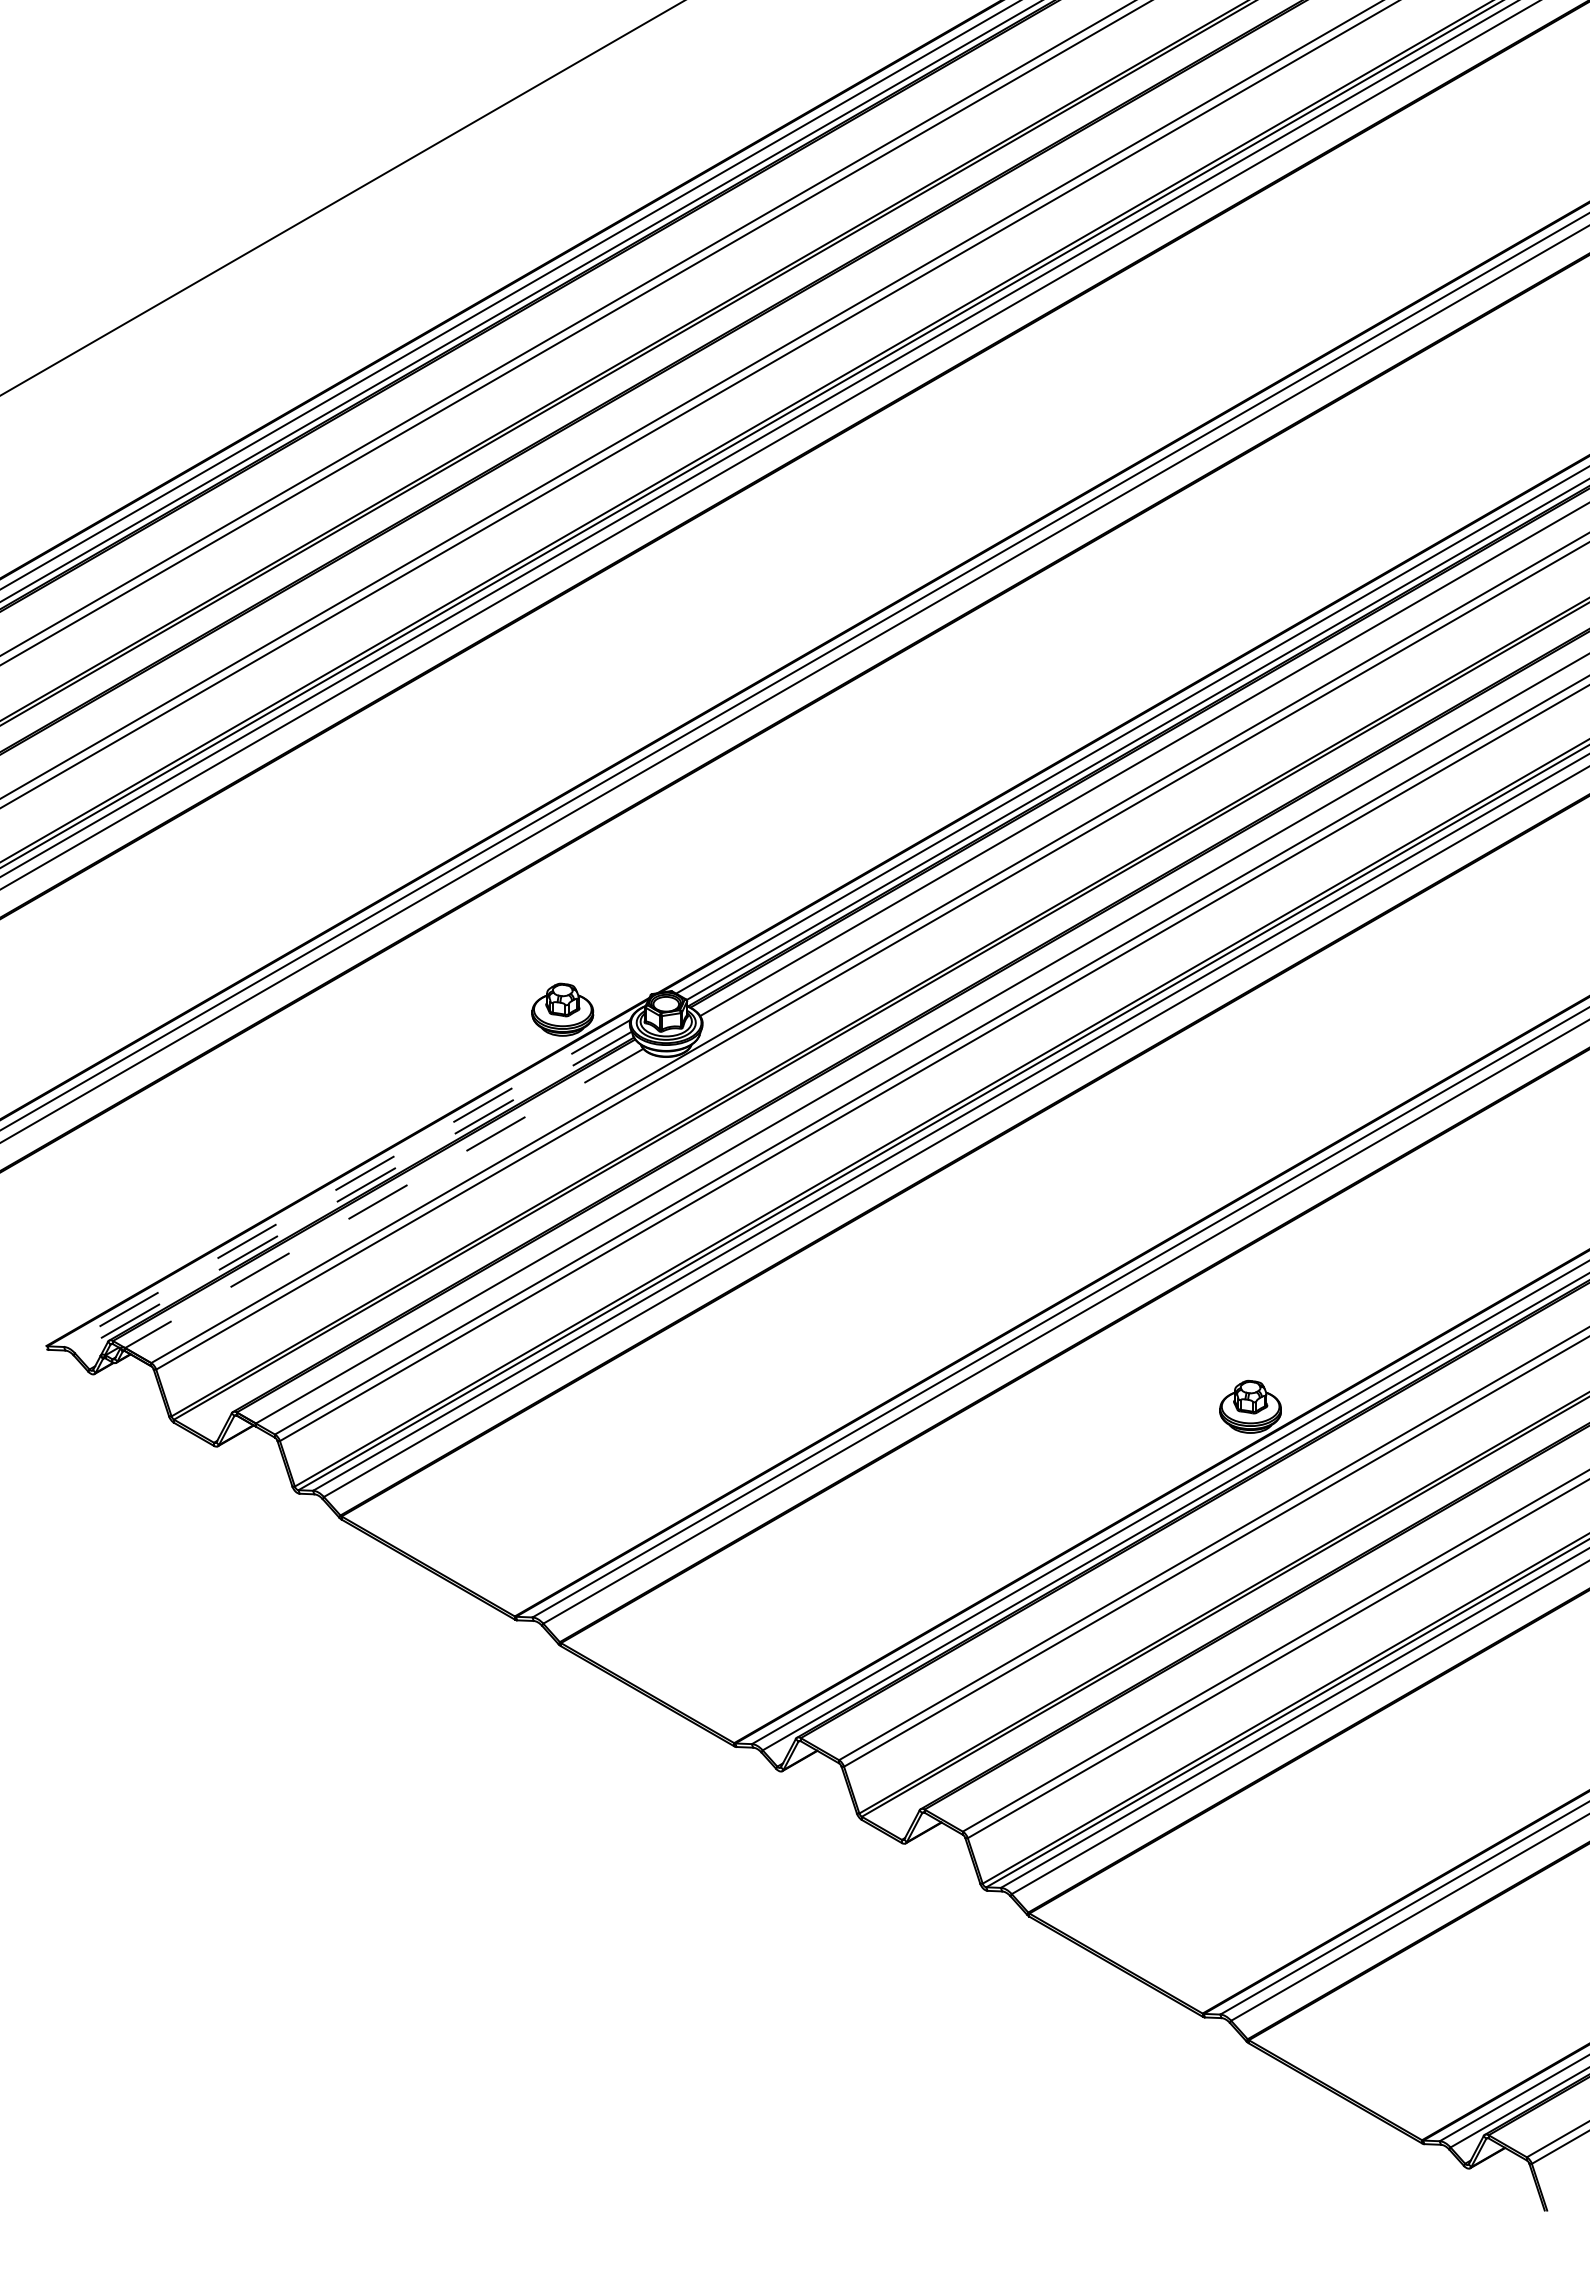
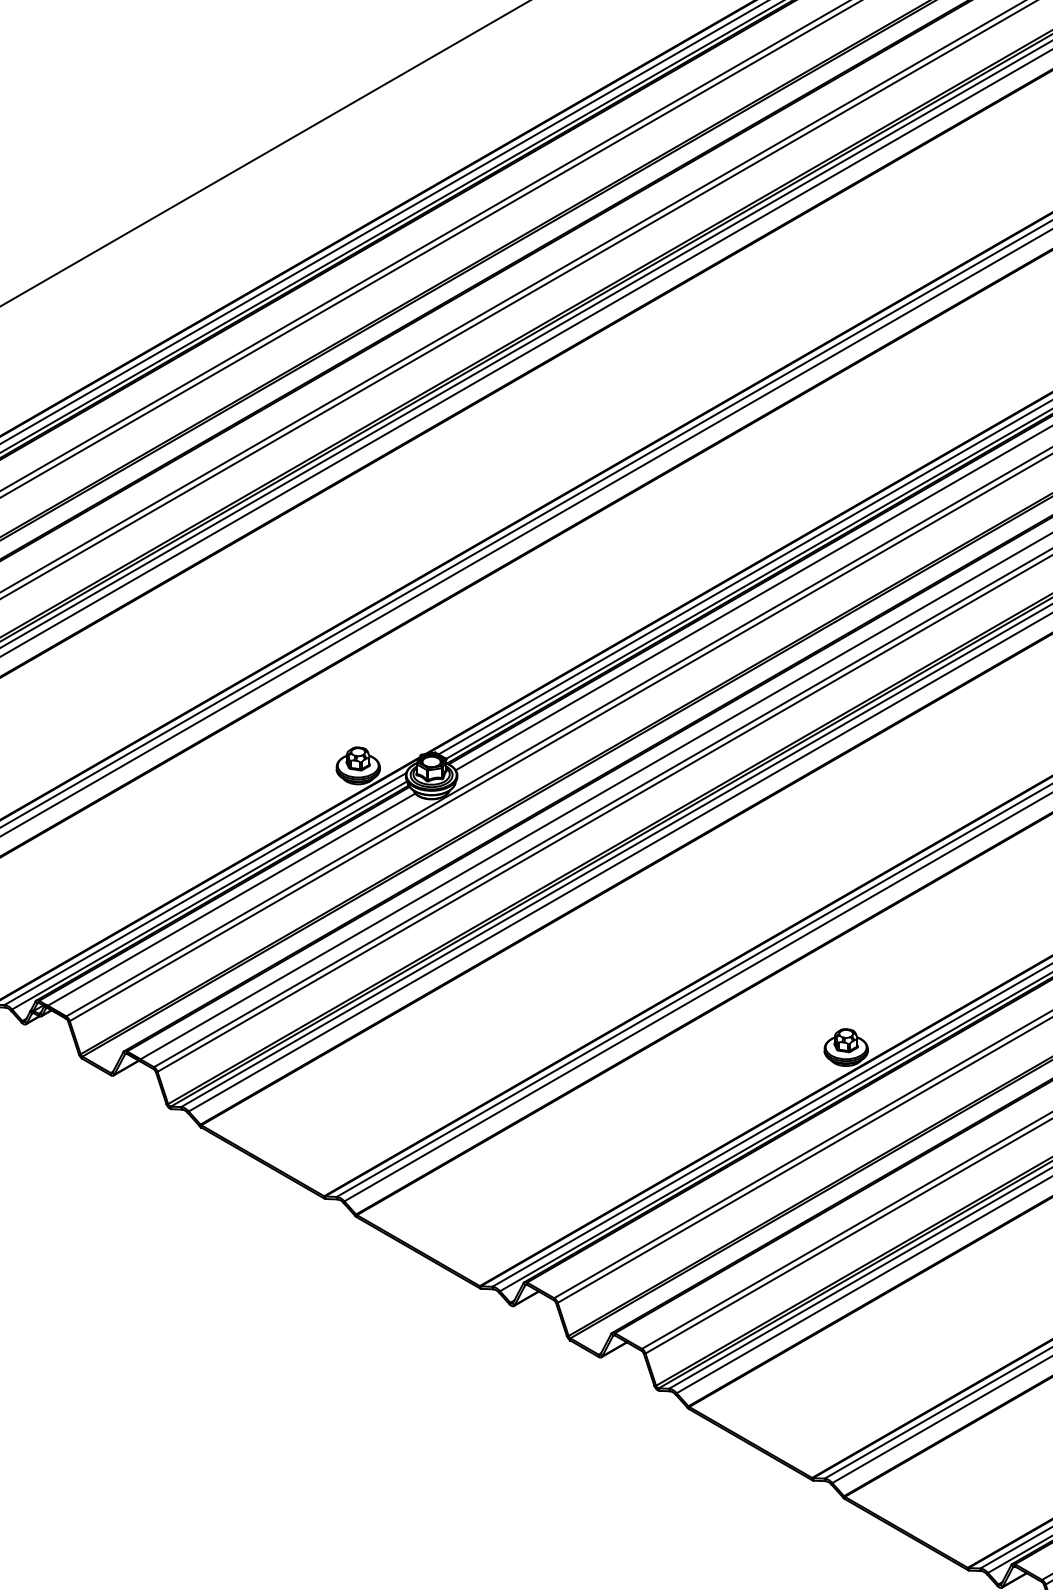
line: (347, 1183) -> (205, 889), dashed -> solid
line: (352, 1192) -> (209, 895), dashed -> solid
line: (383, 1198) -> (231, 899), dashed -> solid

